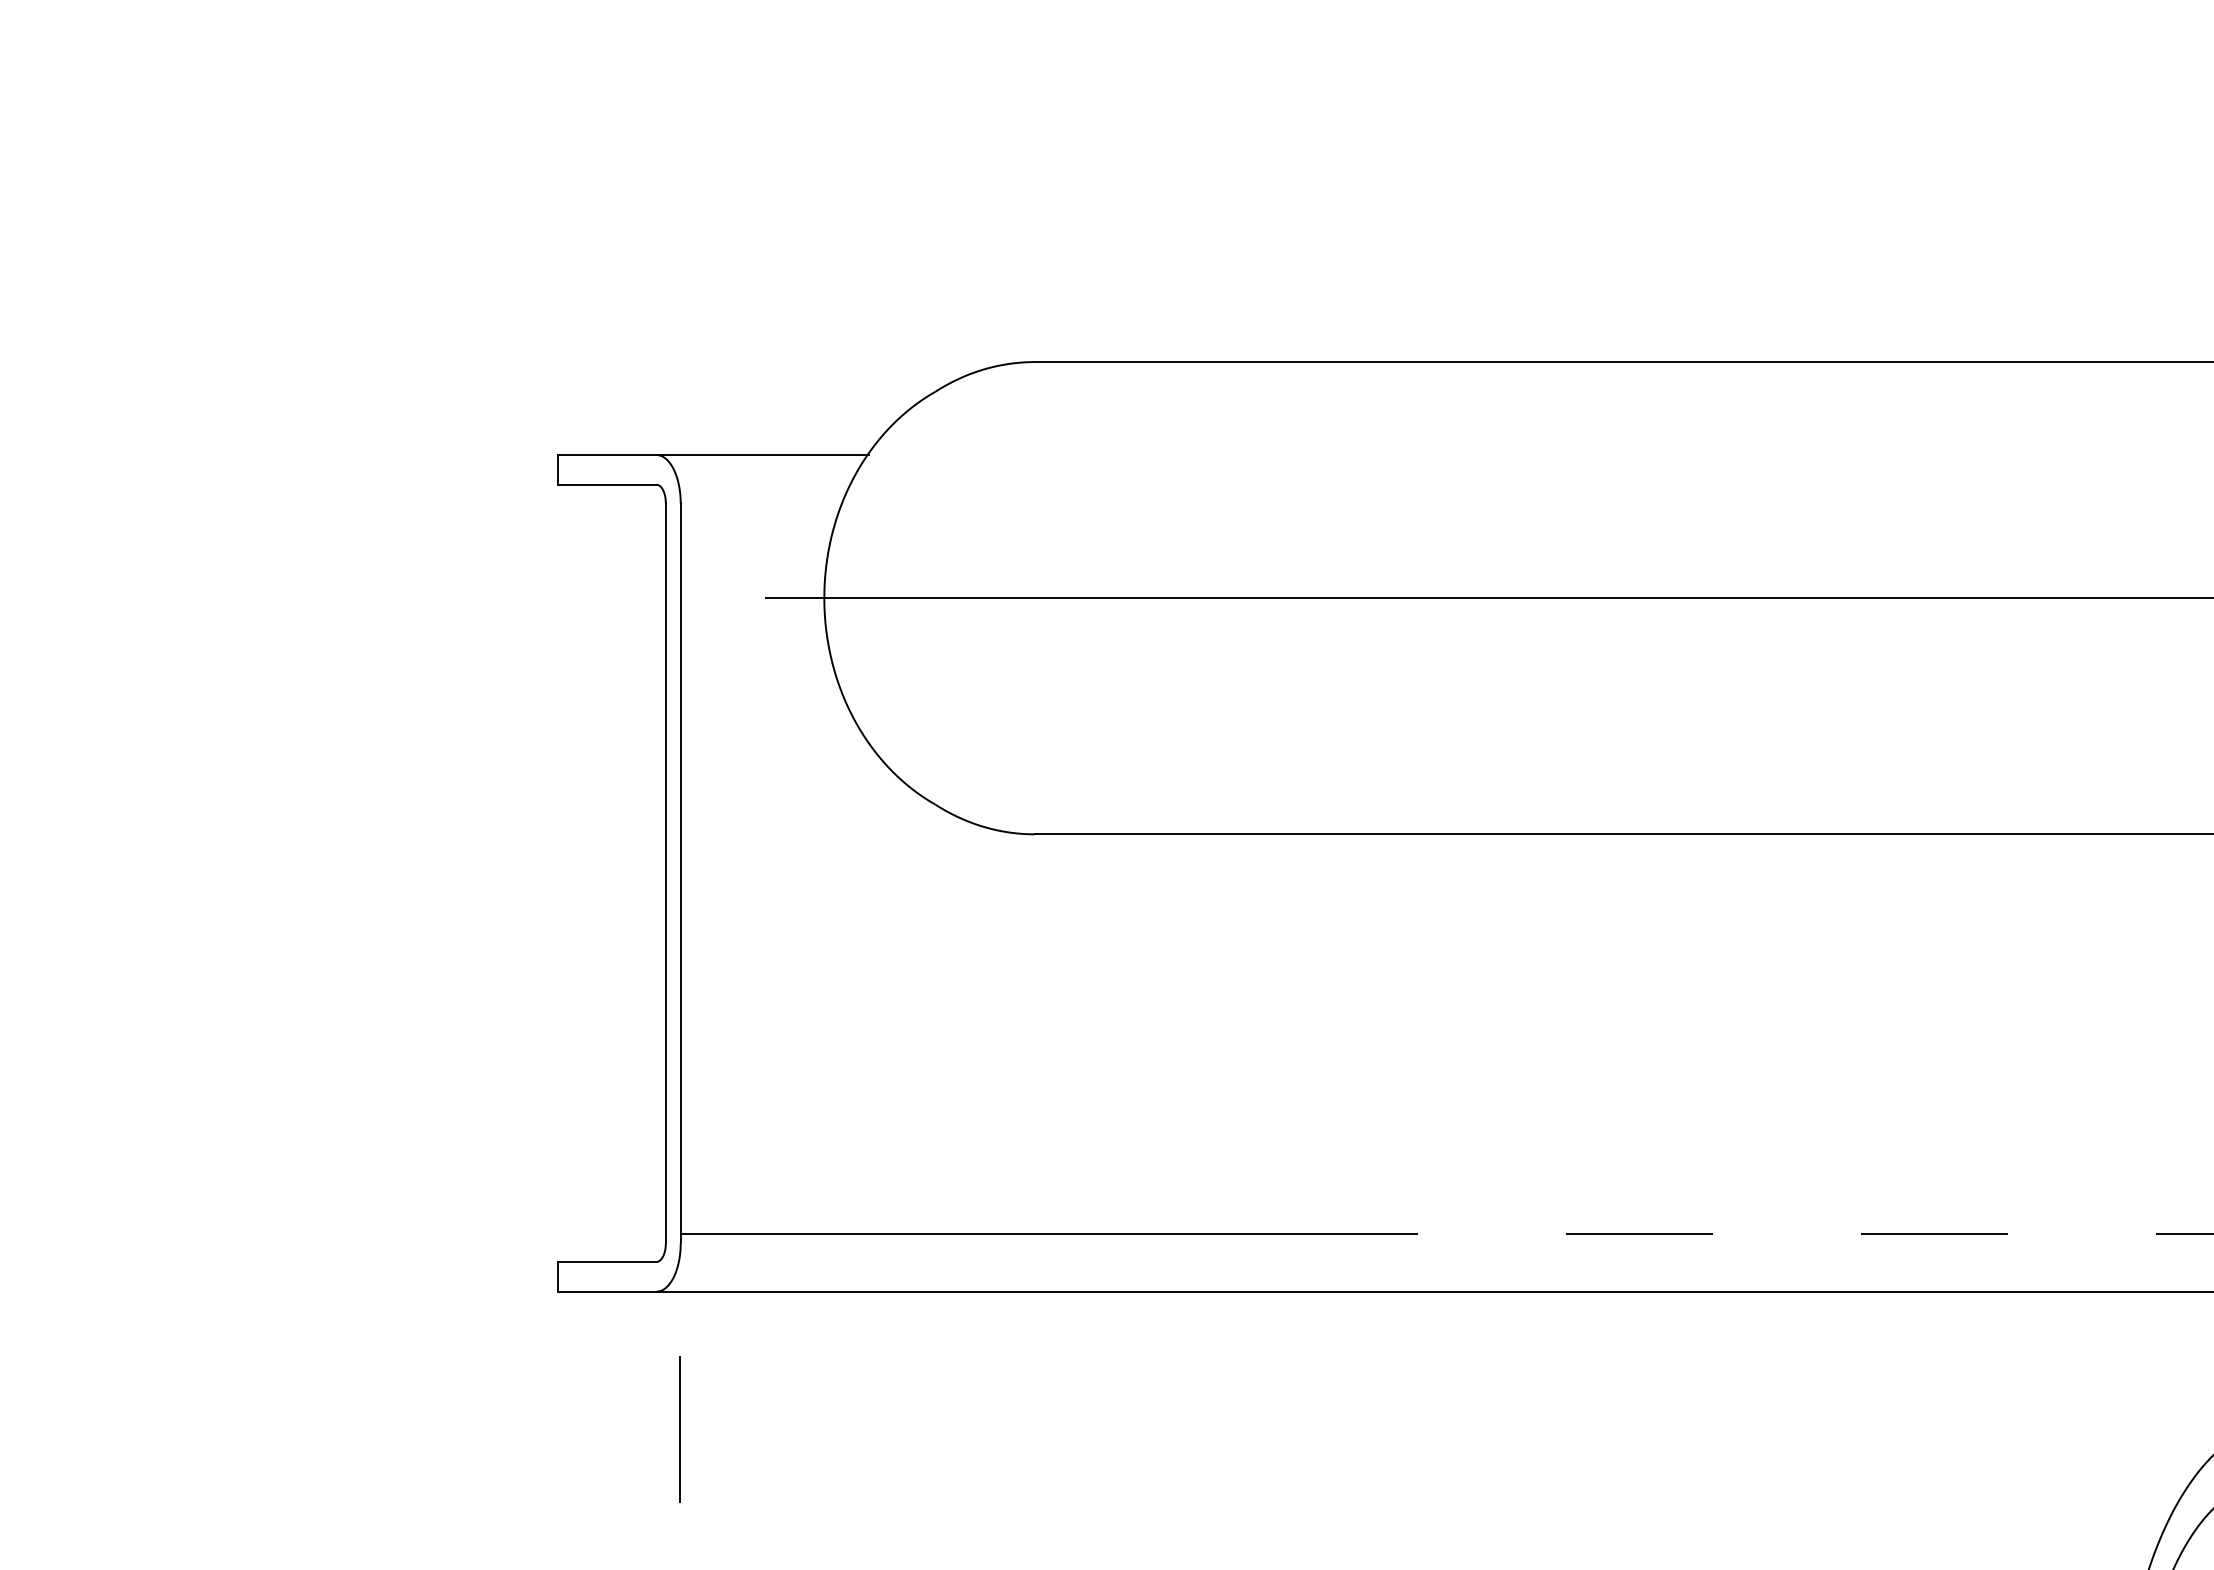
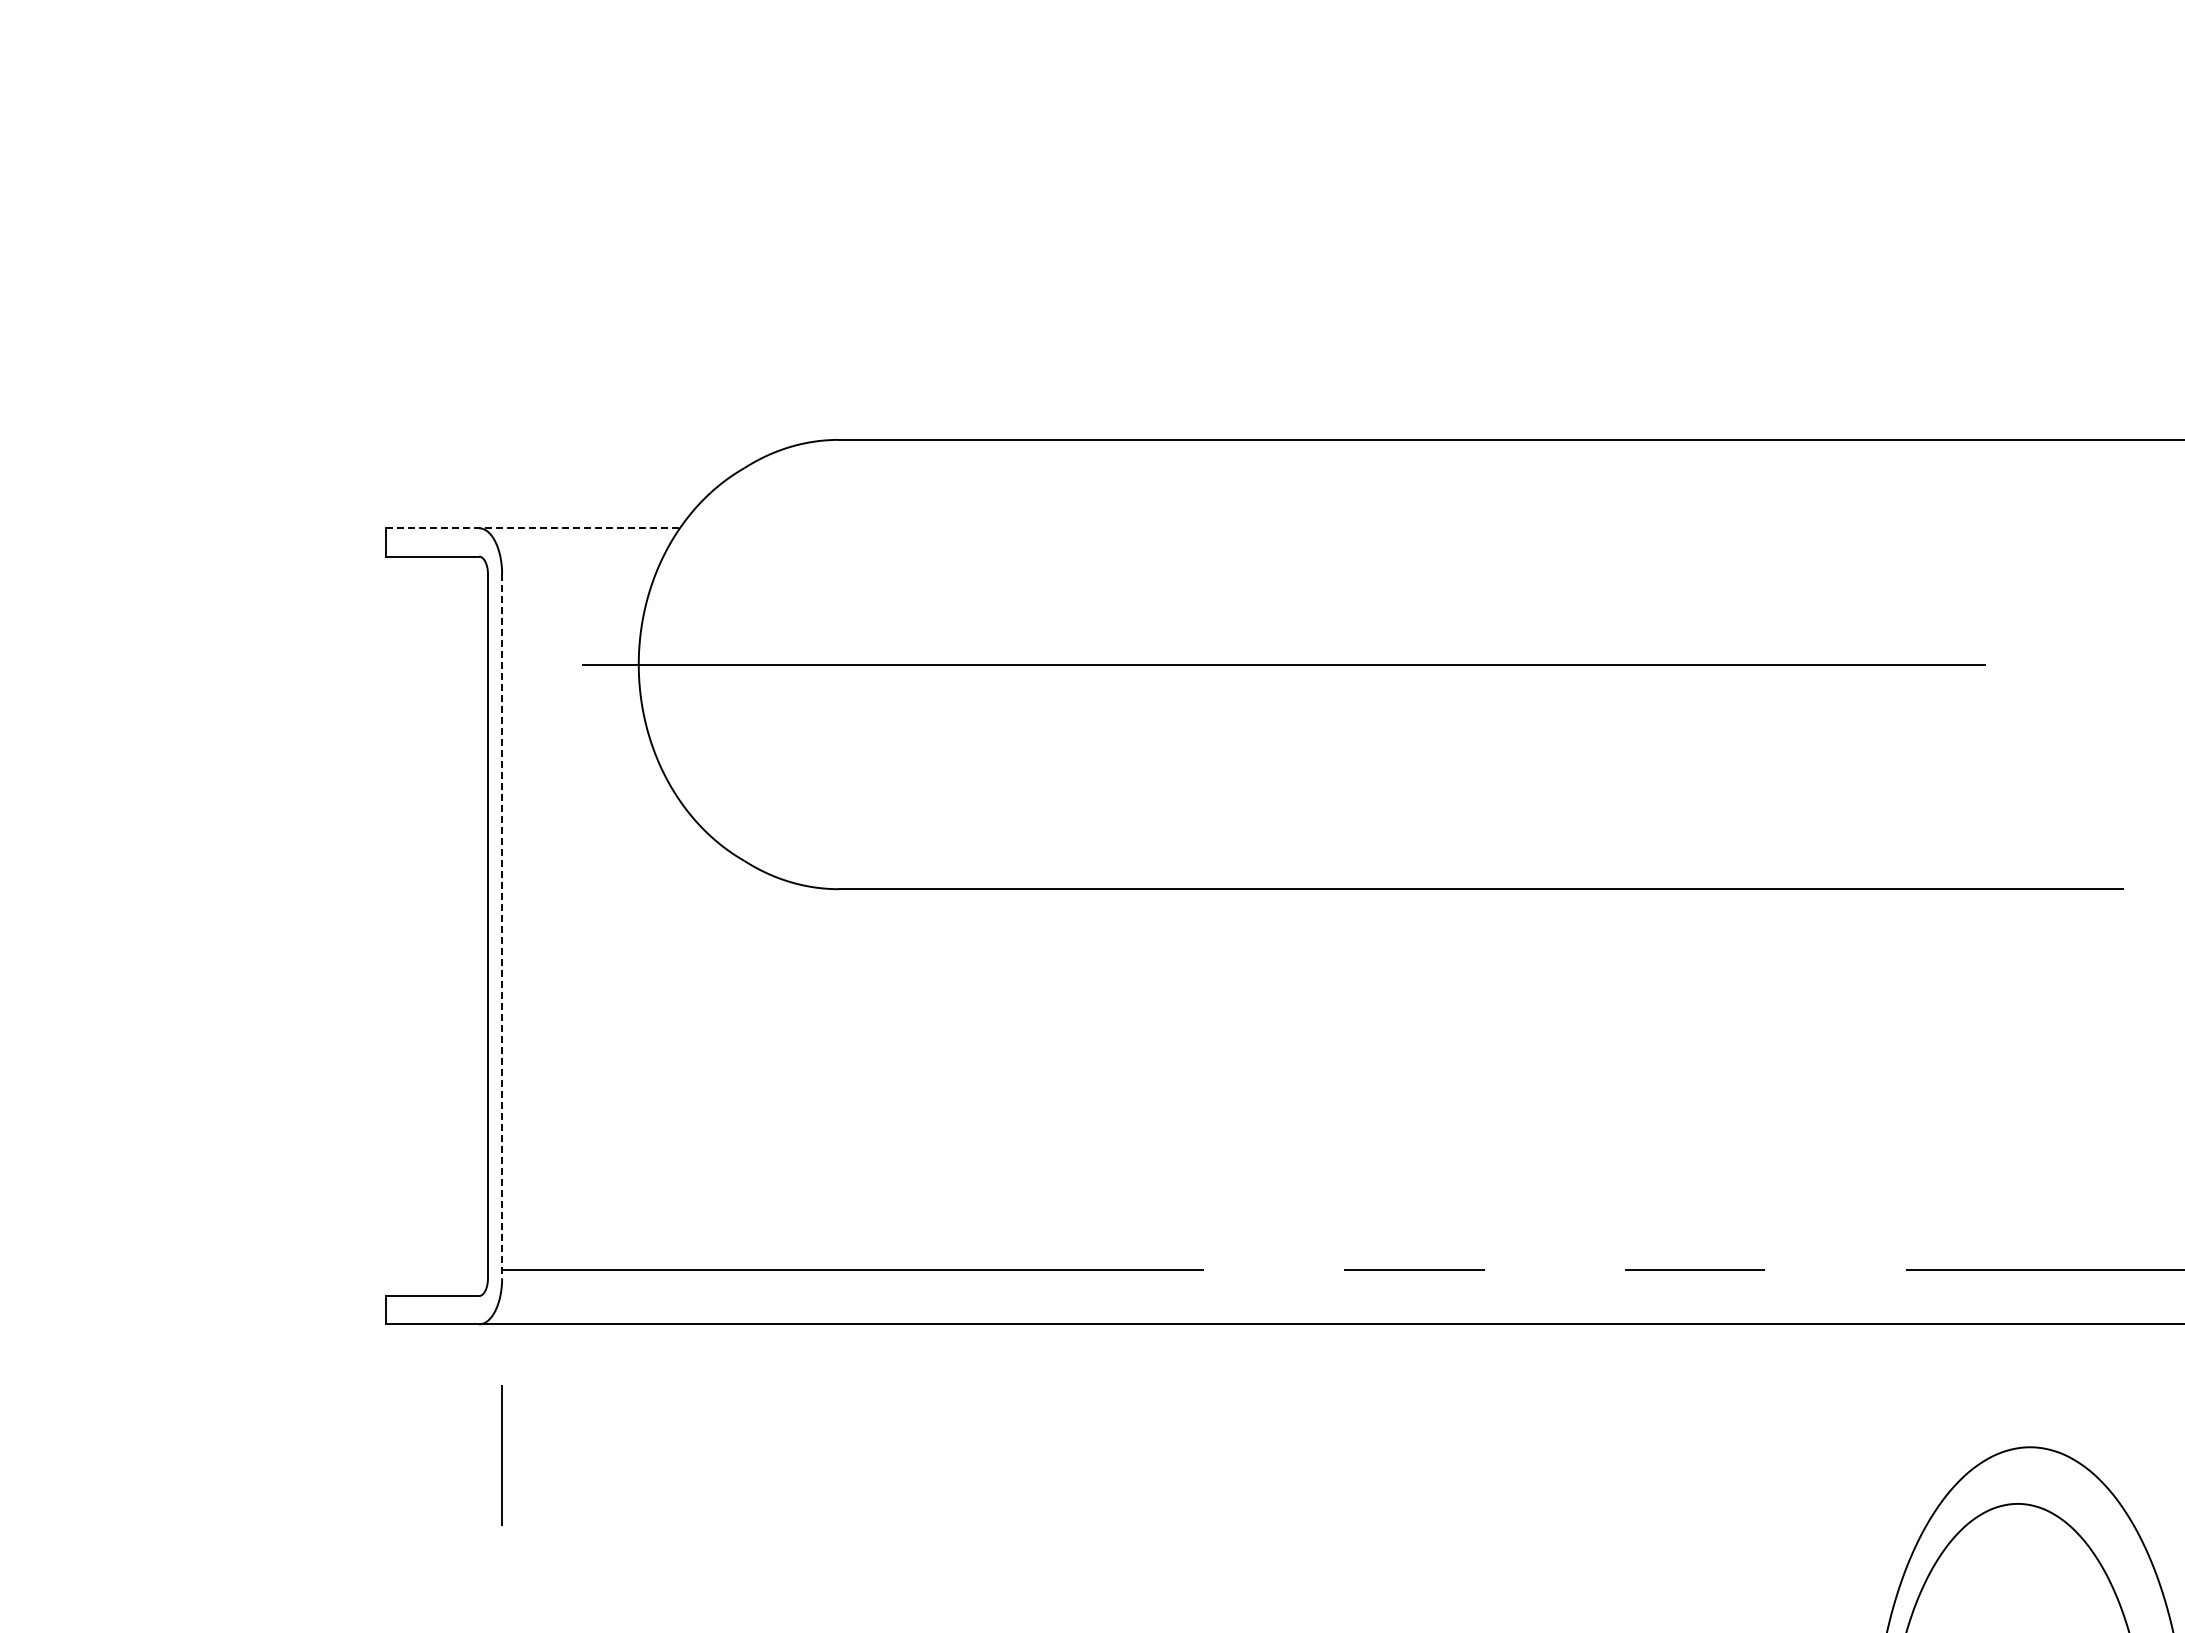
line: (713, 455) -> (533, 528), solid -> dashed
line: (681, 873) -> (502, 926), solid -> dashed

